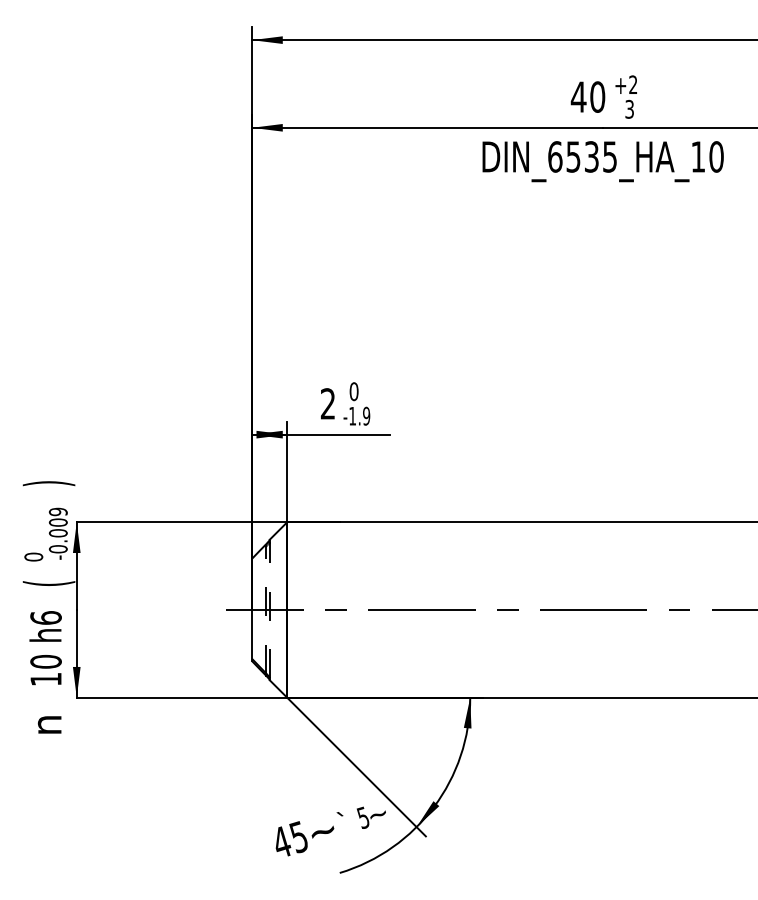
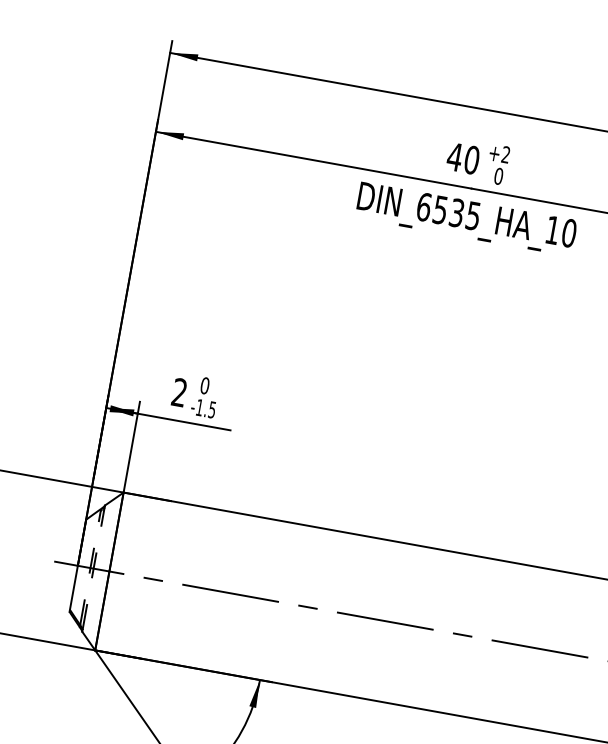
text: (629, 109) -> (498, 176), 3 -> 0
text: (366, 415) -> (212, 409), -1.9 -> -1.5

